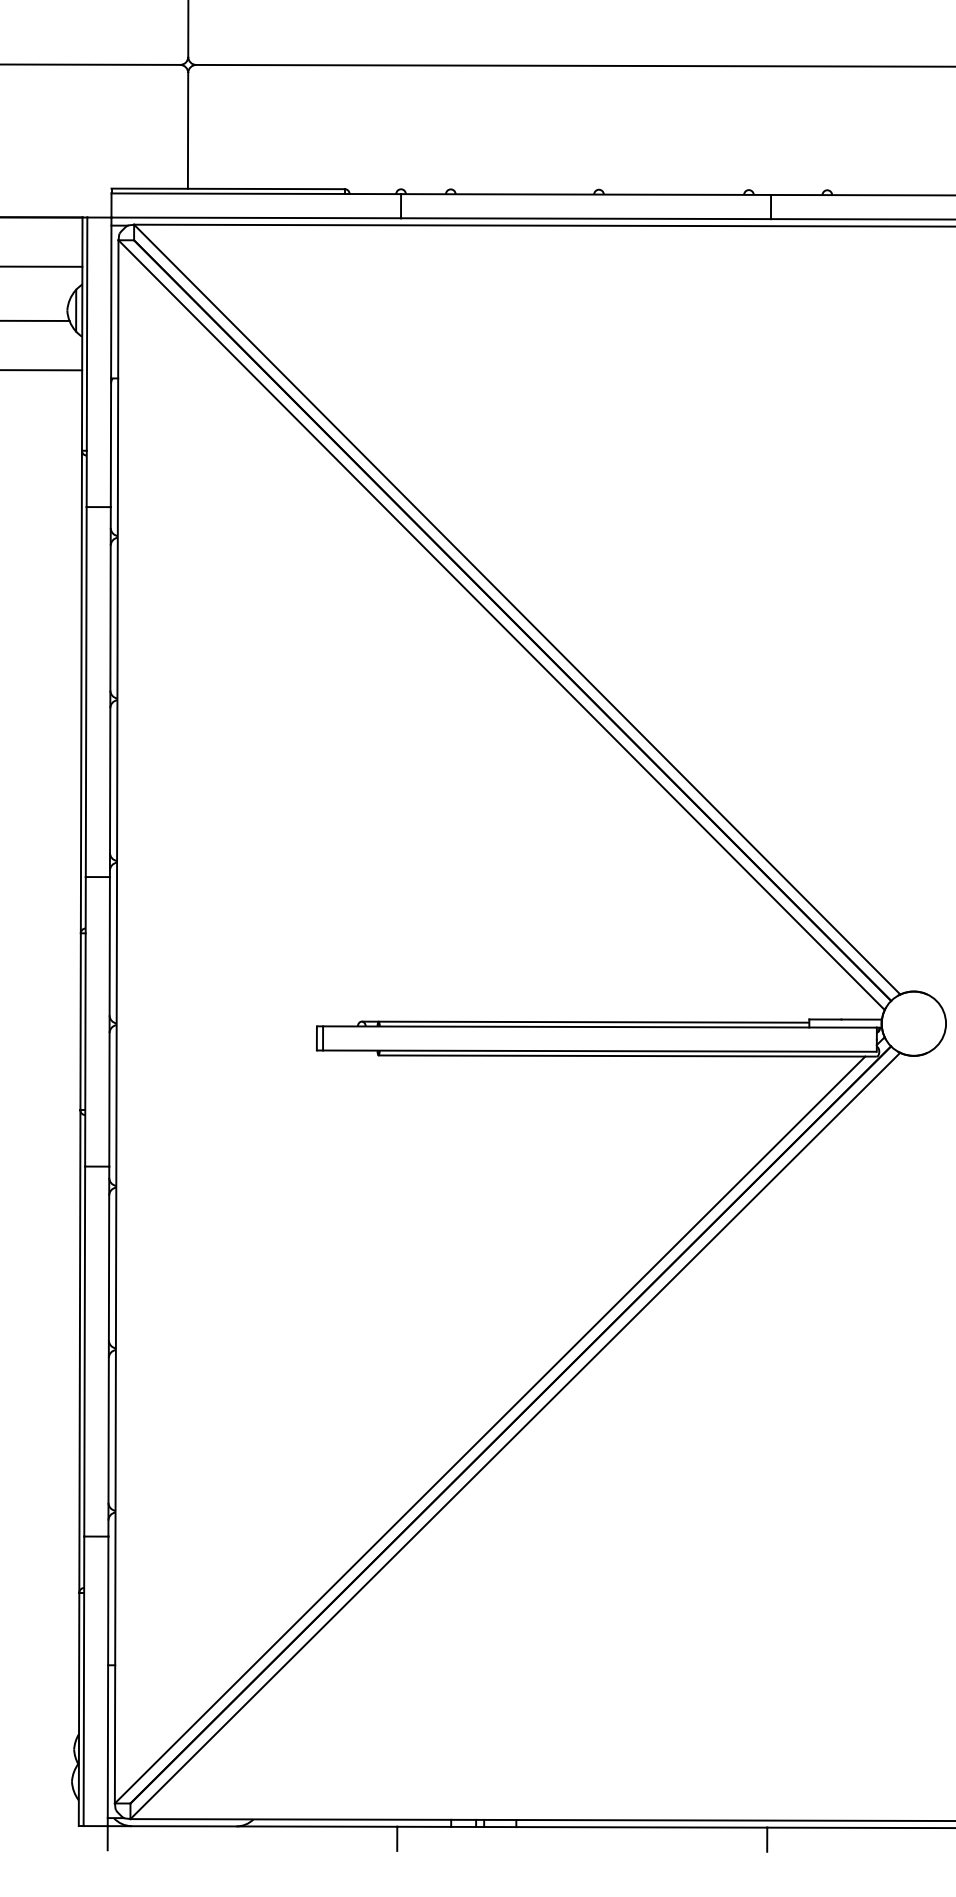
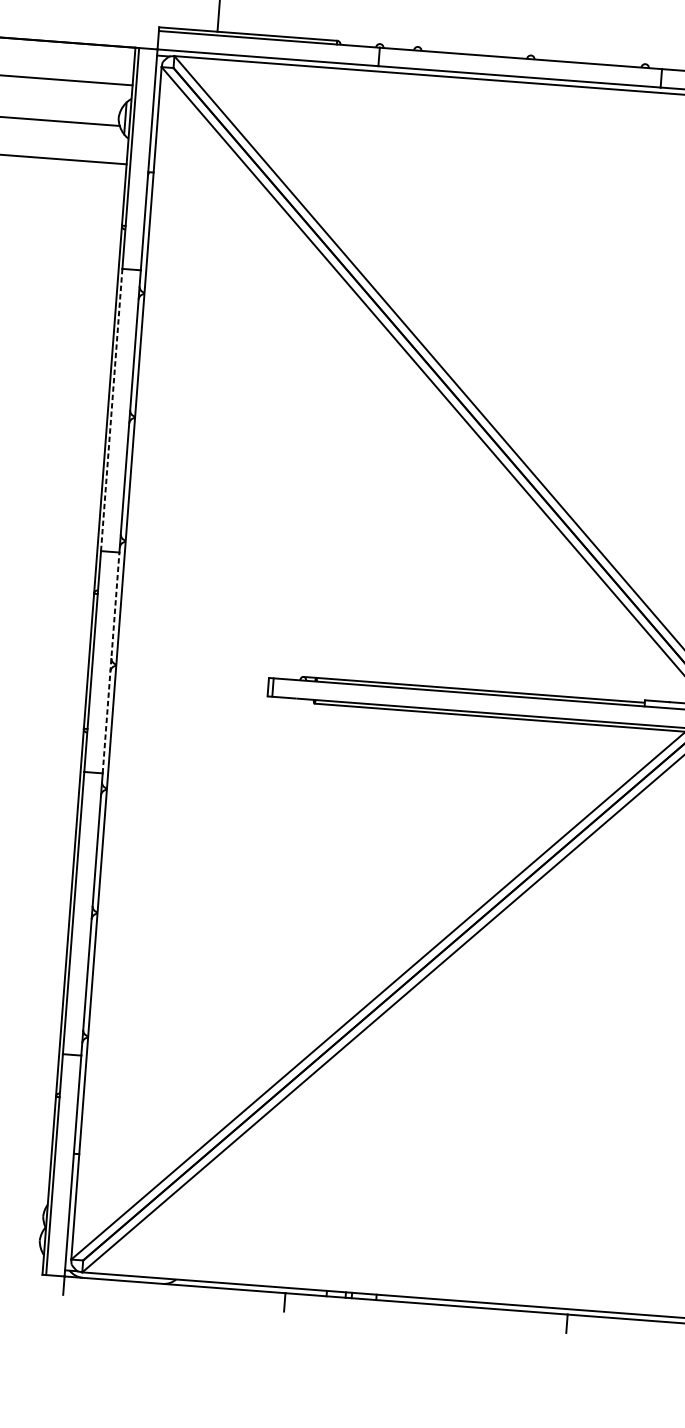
line: (86, 692) -> (111, 410), solid -> dashed
line: (109, 1021) -> (111, 662), solid -> dashed

